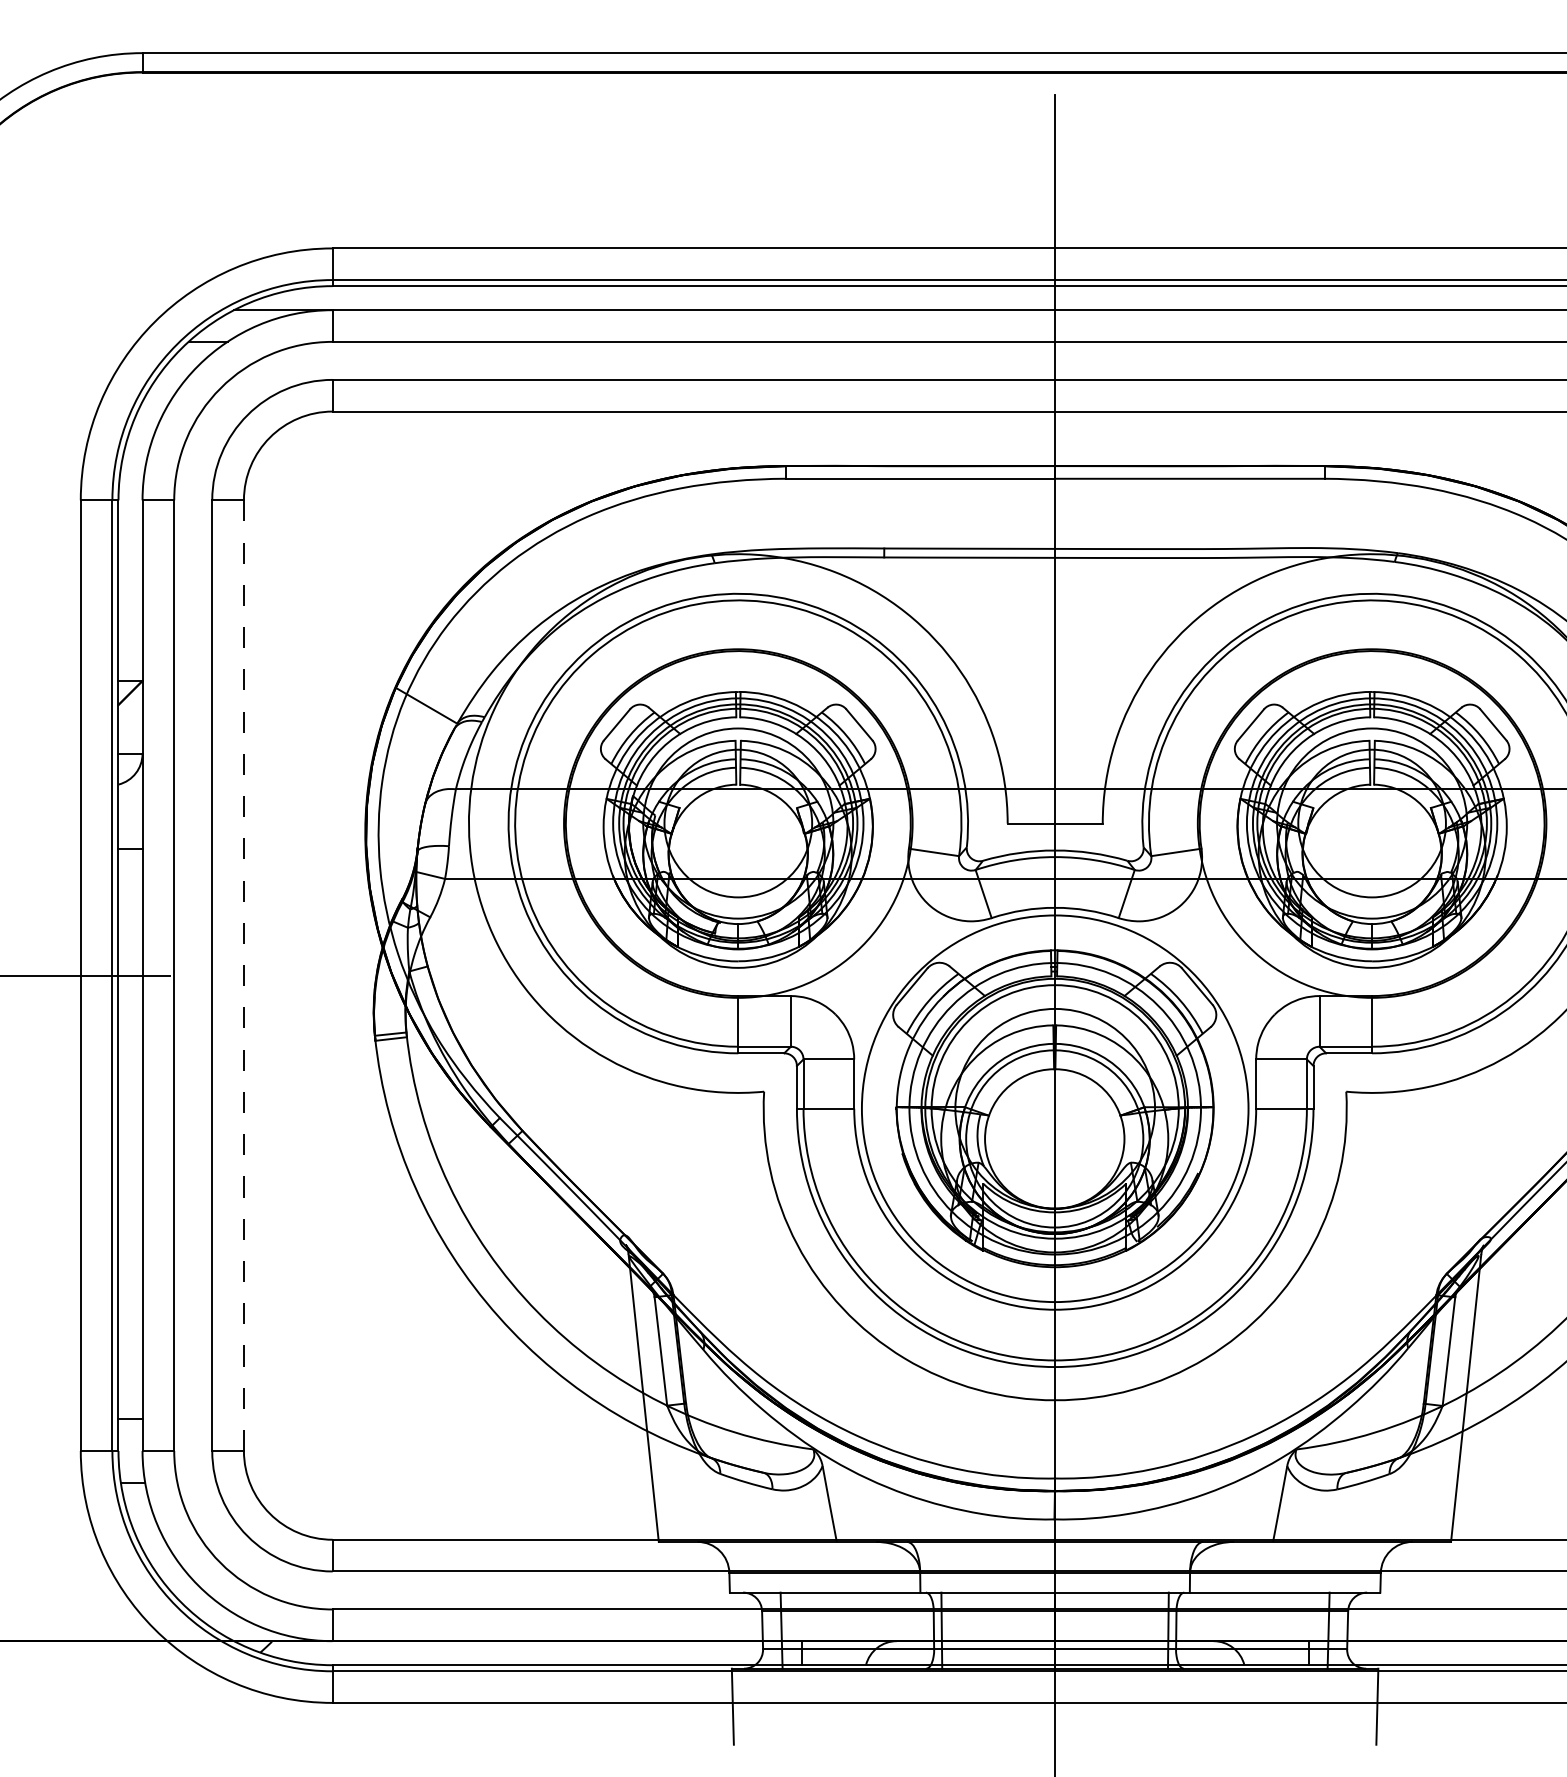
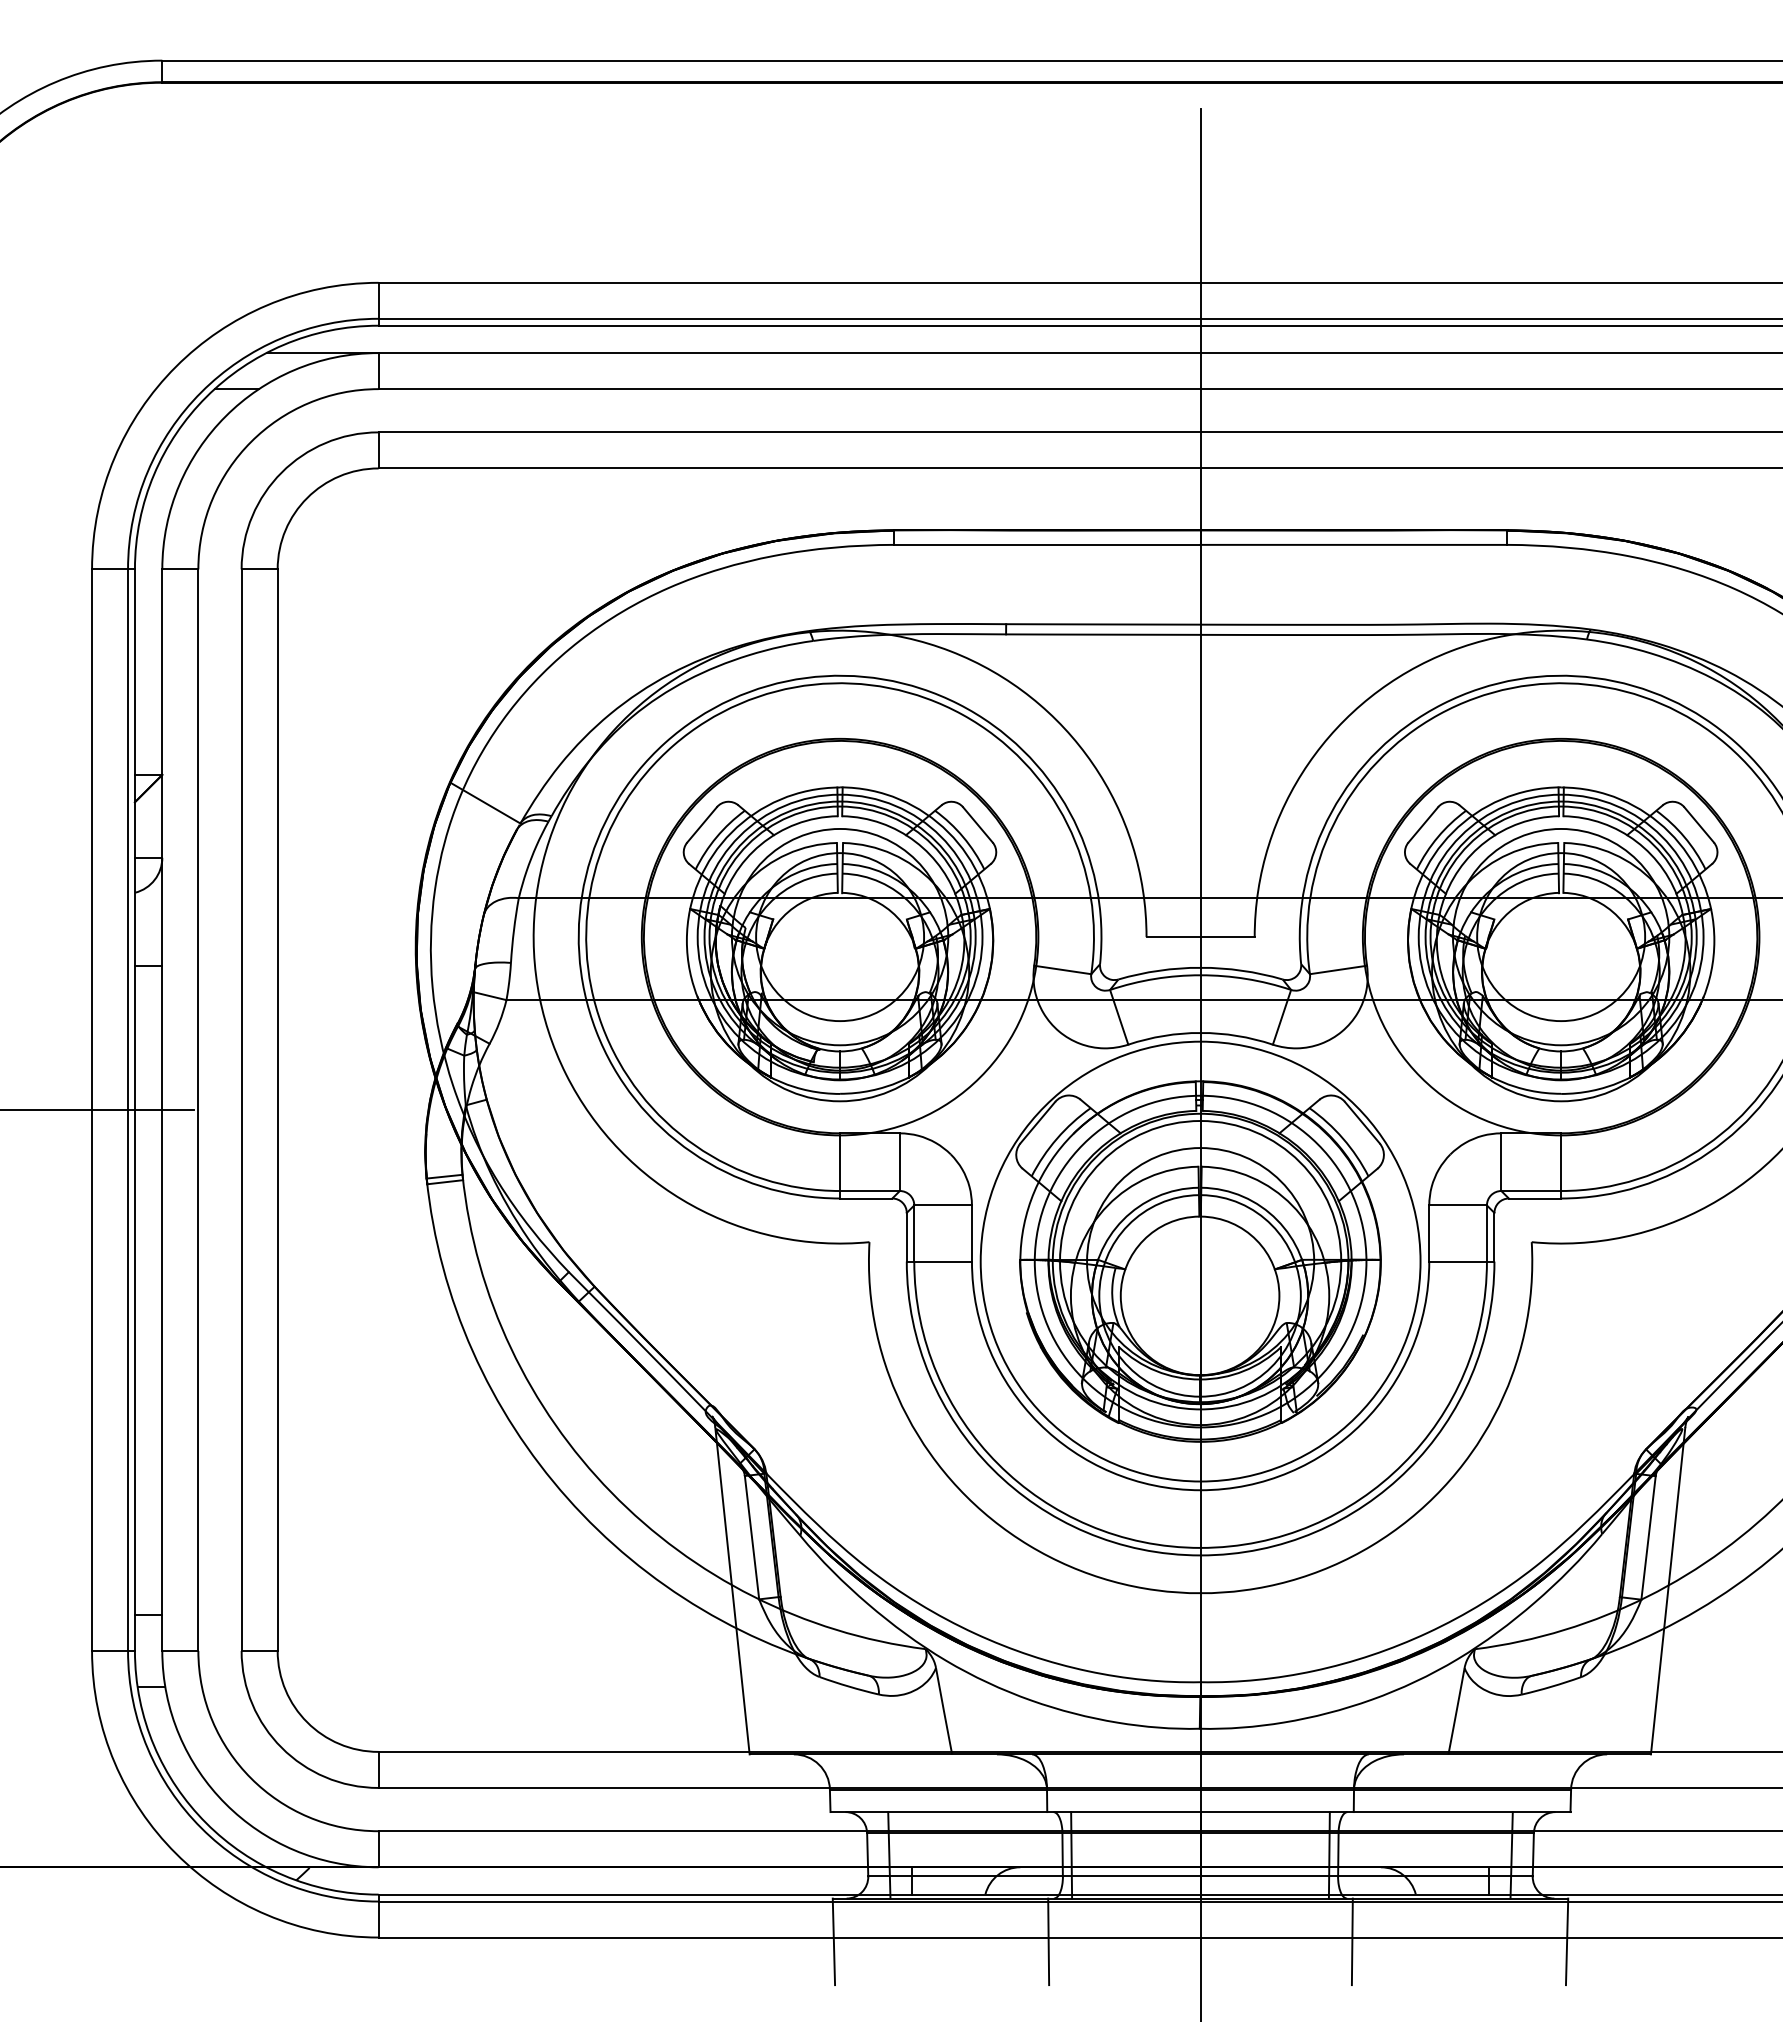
line: (243, 975) -> (277, 1110), dashed -> solid
line: (921, 1706) -> (1048, 1941), added
line: (1187, 1706) -> (1351, 1941), added

